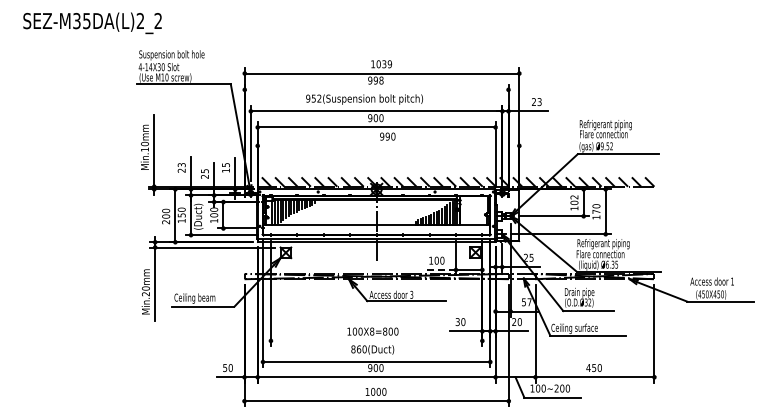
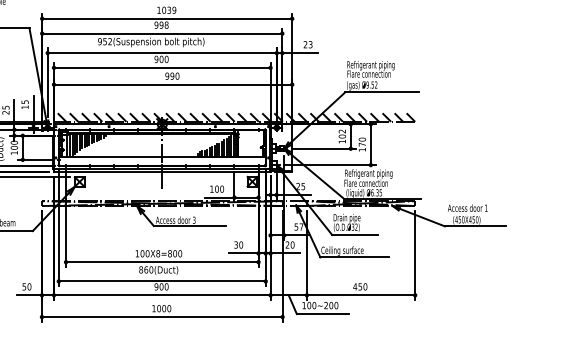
line: (376, 89) -> (162, 33), added
line: (388, 145) -> (173, 84), added
line: (439, 269) -> (219, 197), dashed -> solid
line: (376, 340) -> (162, 261), added

